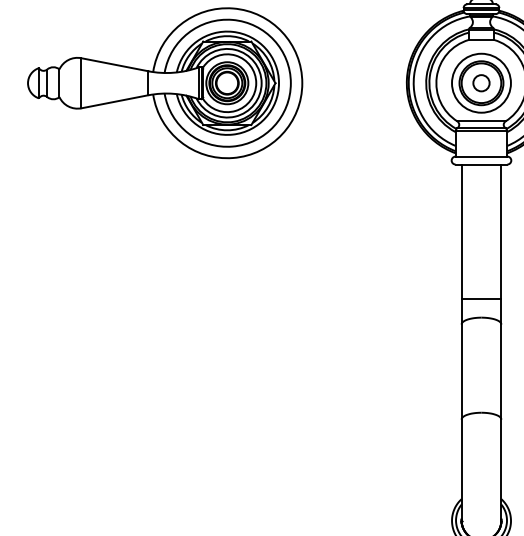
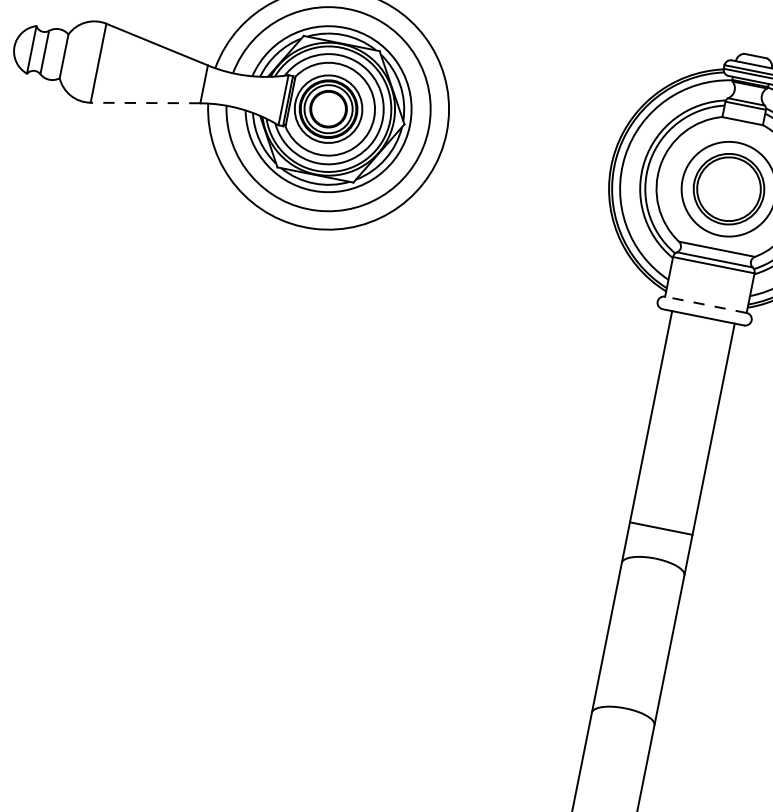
circle: (481, 83) -> (728, 189), removed
line: (114, 101) -> (145, 102), solid -> dashed
line: (481, 156) -> (705, 304), solid -> dashed

